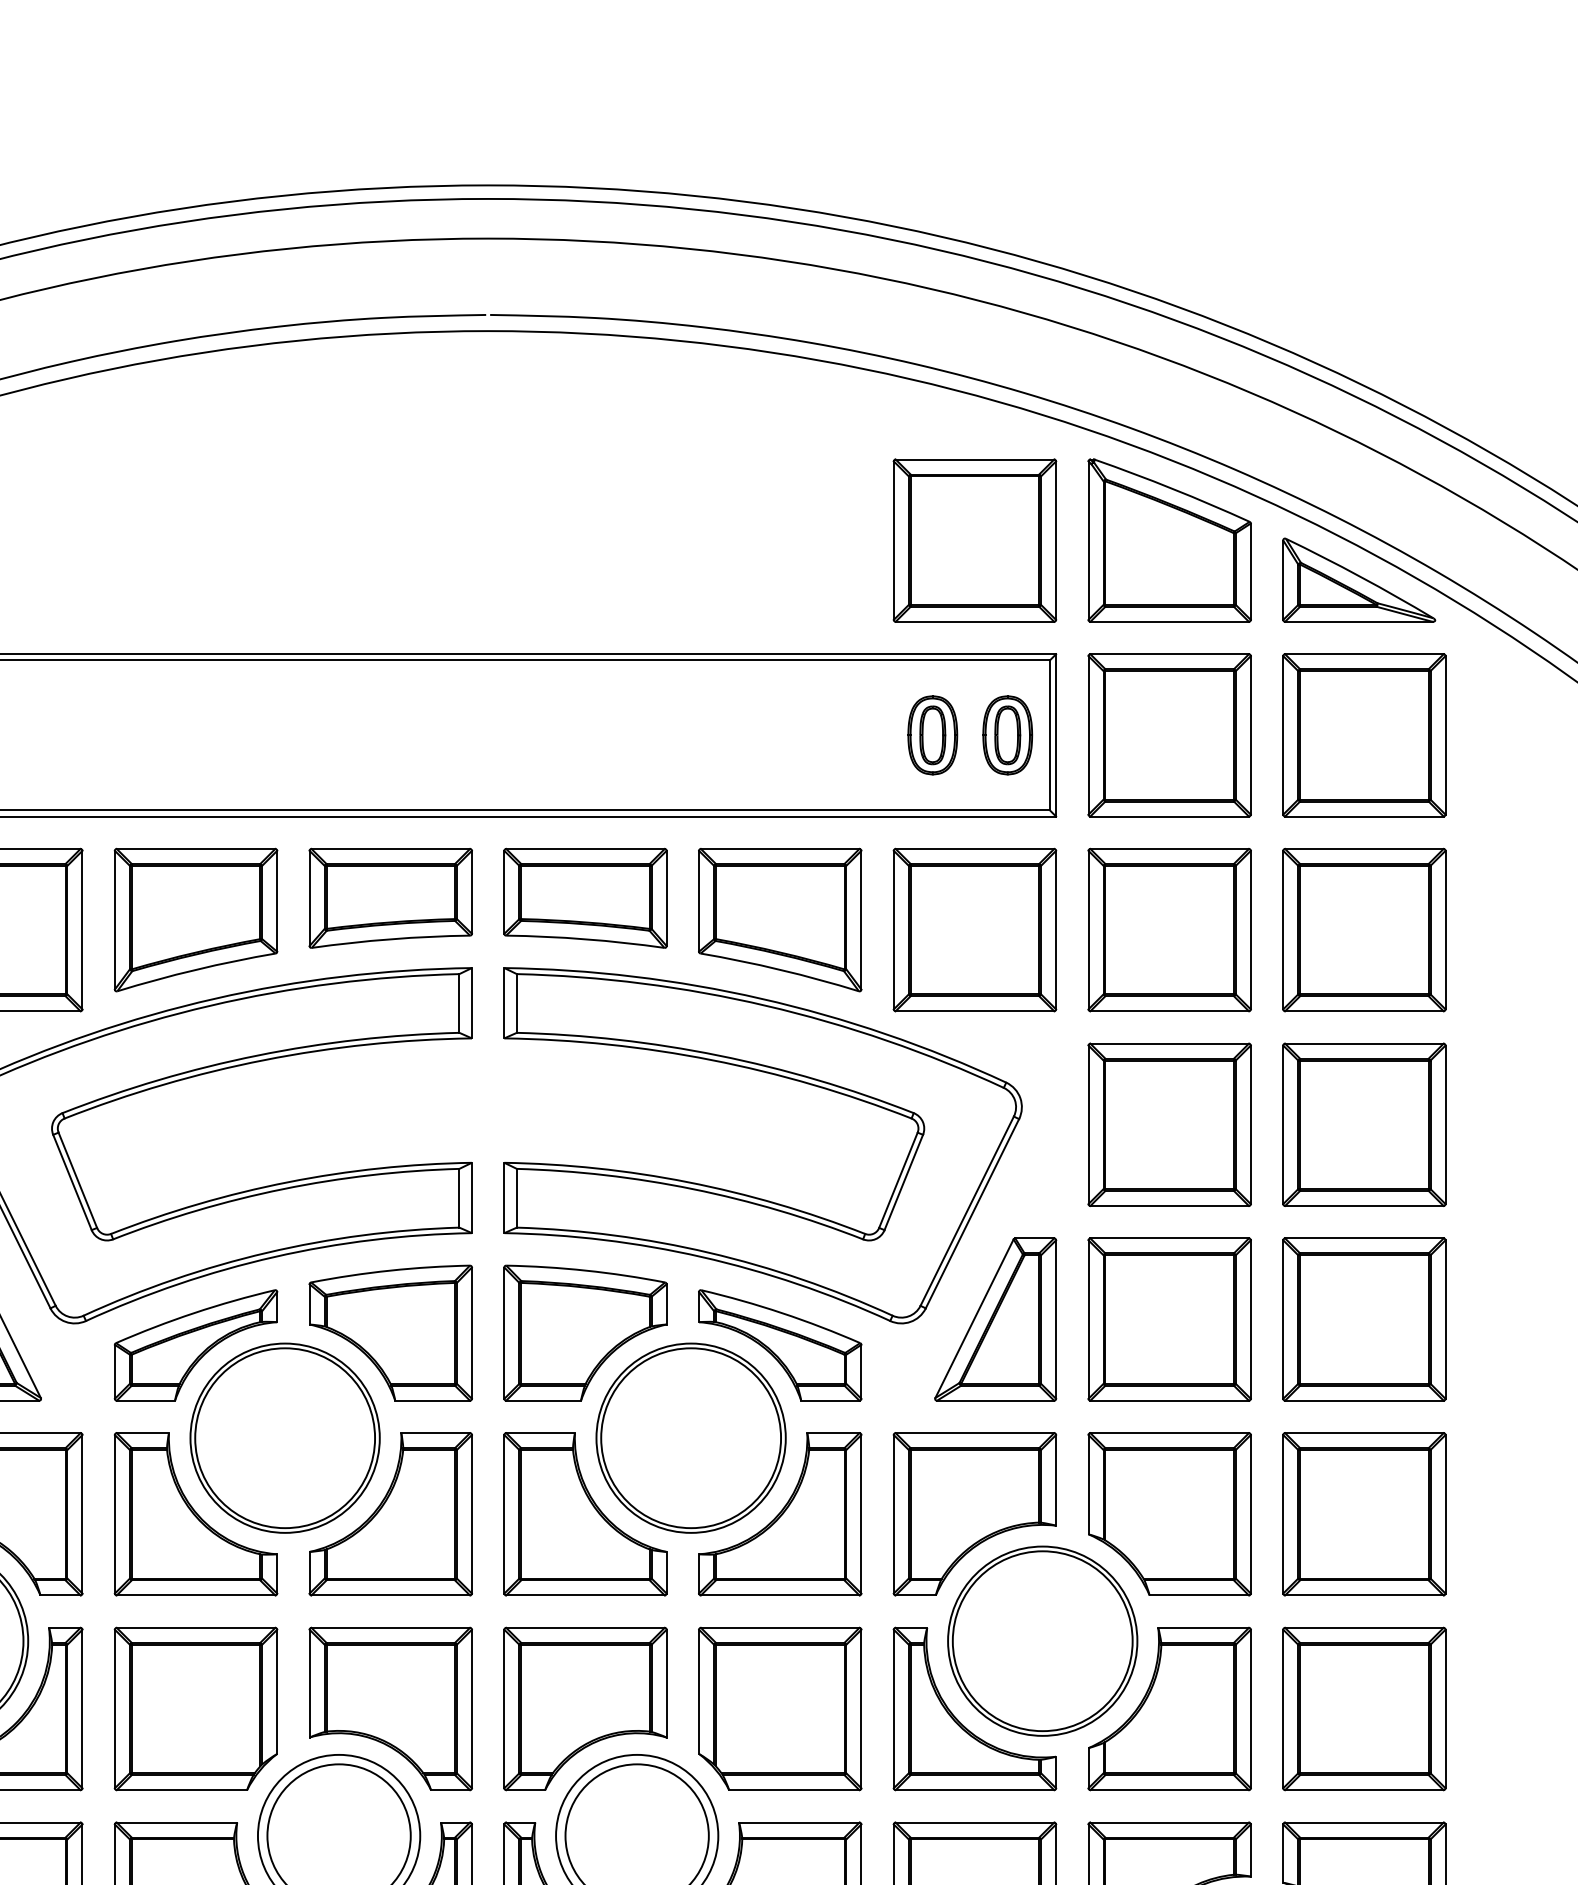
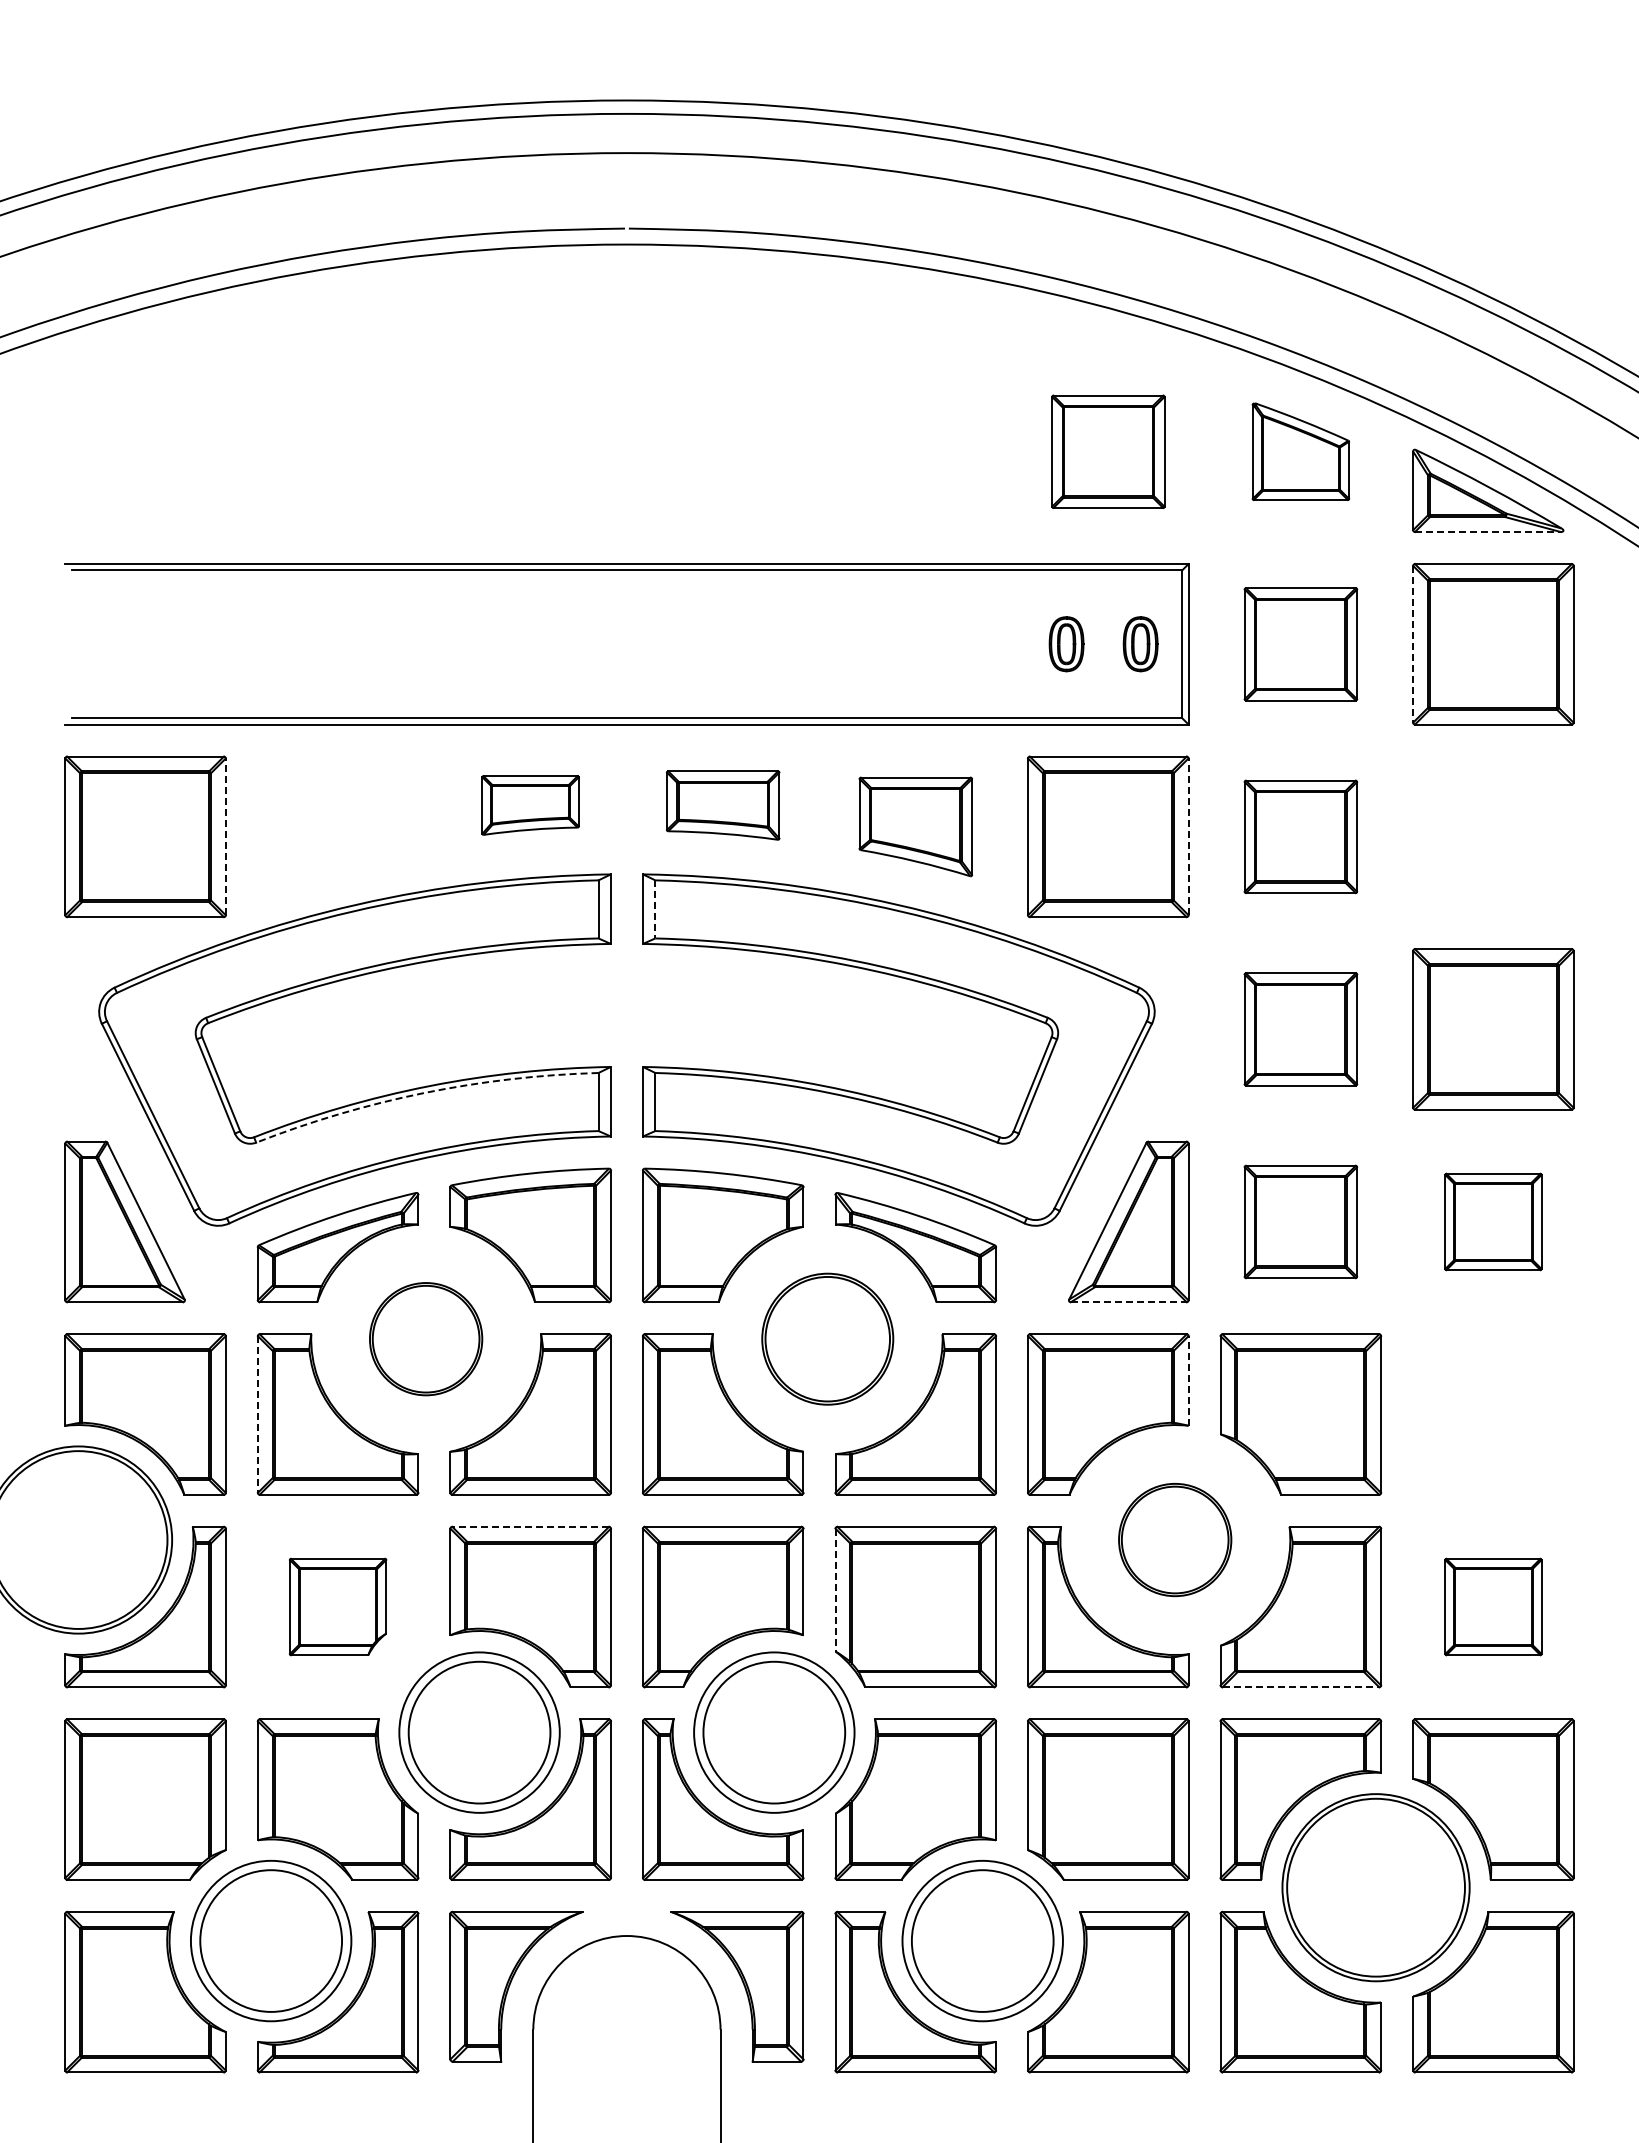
part: (975, 540) -> (1108, 451), size x0.7
part: (1169, 540) -> (1300, 451), size x0.6
line: (1358, 622) -> (1487, 532), solid -> dashed
part: (932, 734) -> (1066, 643), size x0.7
part: (1007, 734) -> (1140, 643), size x0.7
part: (1169, 735) -> (1300, 644), size x0.7
line: (1283, 735) -> (1413, 644), solid -> dashed
part: (390, 898) -> (530, 805), size x0.6
part: (584, 898) -> (722, 805), size x0.7
part: (195, 919) -> (337, 826), removed
part: (779, 919) -> (915, 826), size x0.7
line: (82, 929) -> (225, 836), solid -> dashed
line: (1056, 929) -> (1188, 836), solid -> dashed
part: (1169, 929) -> (1300, 836), size x0.7
part: (1364, 929) -> (1493, 836), removed
line: (517, 1003) -> (655, 909), solid -> dashed
part: (1169, 1124) -> (1300, 1029), size x0.7
arc: (283, 1189) -> (424, 1093), solid -> dashed
part: (1169, 1319) -> (1300, 1221), size x0.7
part: (1364, 1319) -> (1493, 1221), size x0.6
line: (995, 1401) -> (1128, 1302), solid -> dashed
part: (284, 1437) -> (425, 1338), size x0.6
part: (690, 1437) -> (827, 1338), size x0.7
line: (1056, 1479) -> (1188, 1380), solid -> dashed
part: (1364, 1514) -> (1493, 1414), removed
line: (114, 1515) -> (257, 1415), solid -> dashed
line: (390, 1627) -> (530, 1526), solid -> dashed
part: (1041, 1640) -> (1174, 1539), size x0.6
line: (699, 1692) -> (835, 1590), solid -> dashed
part: (195, 1708) -> (337, 1606), size x0.6
part: (1364, 1708) -> (1493, 1606), size x0.6
line: (1170, 1790) -> (1301, 1687), solid -> dashed

